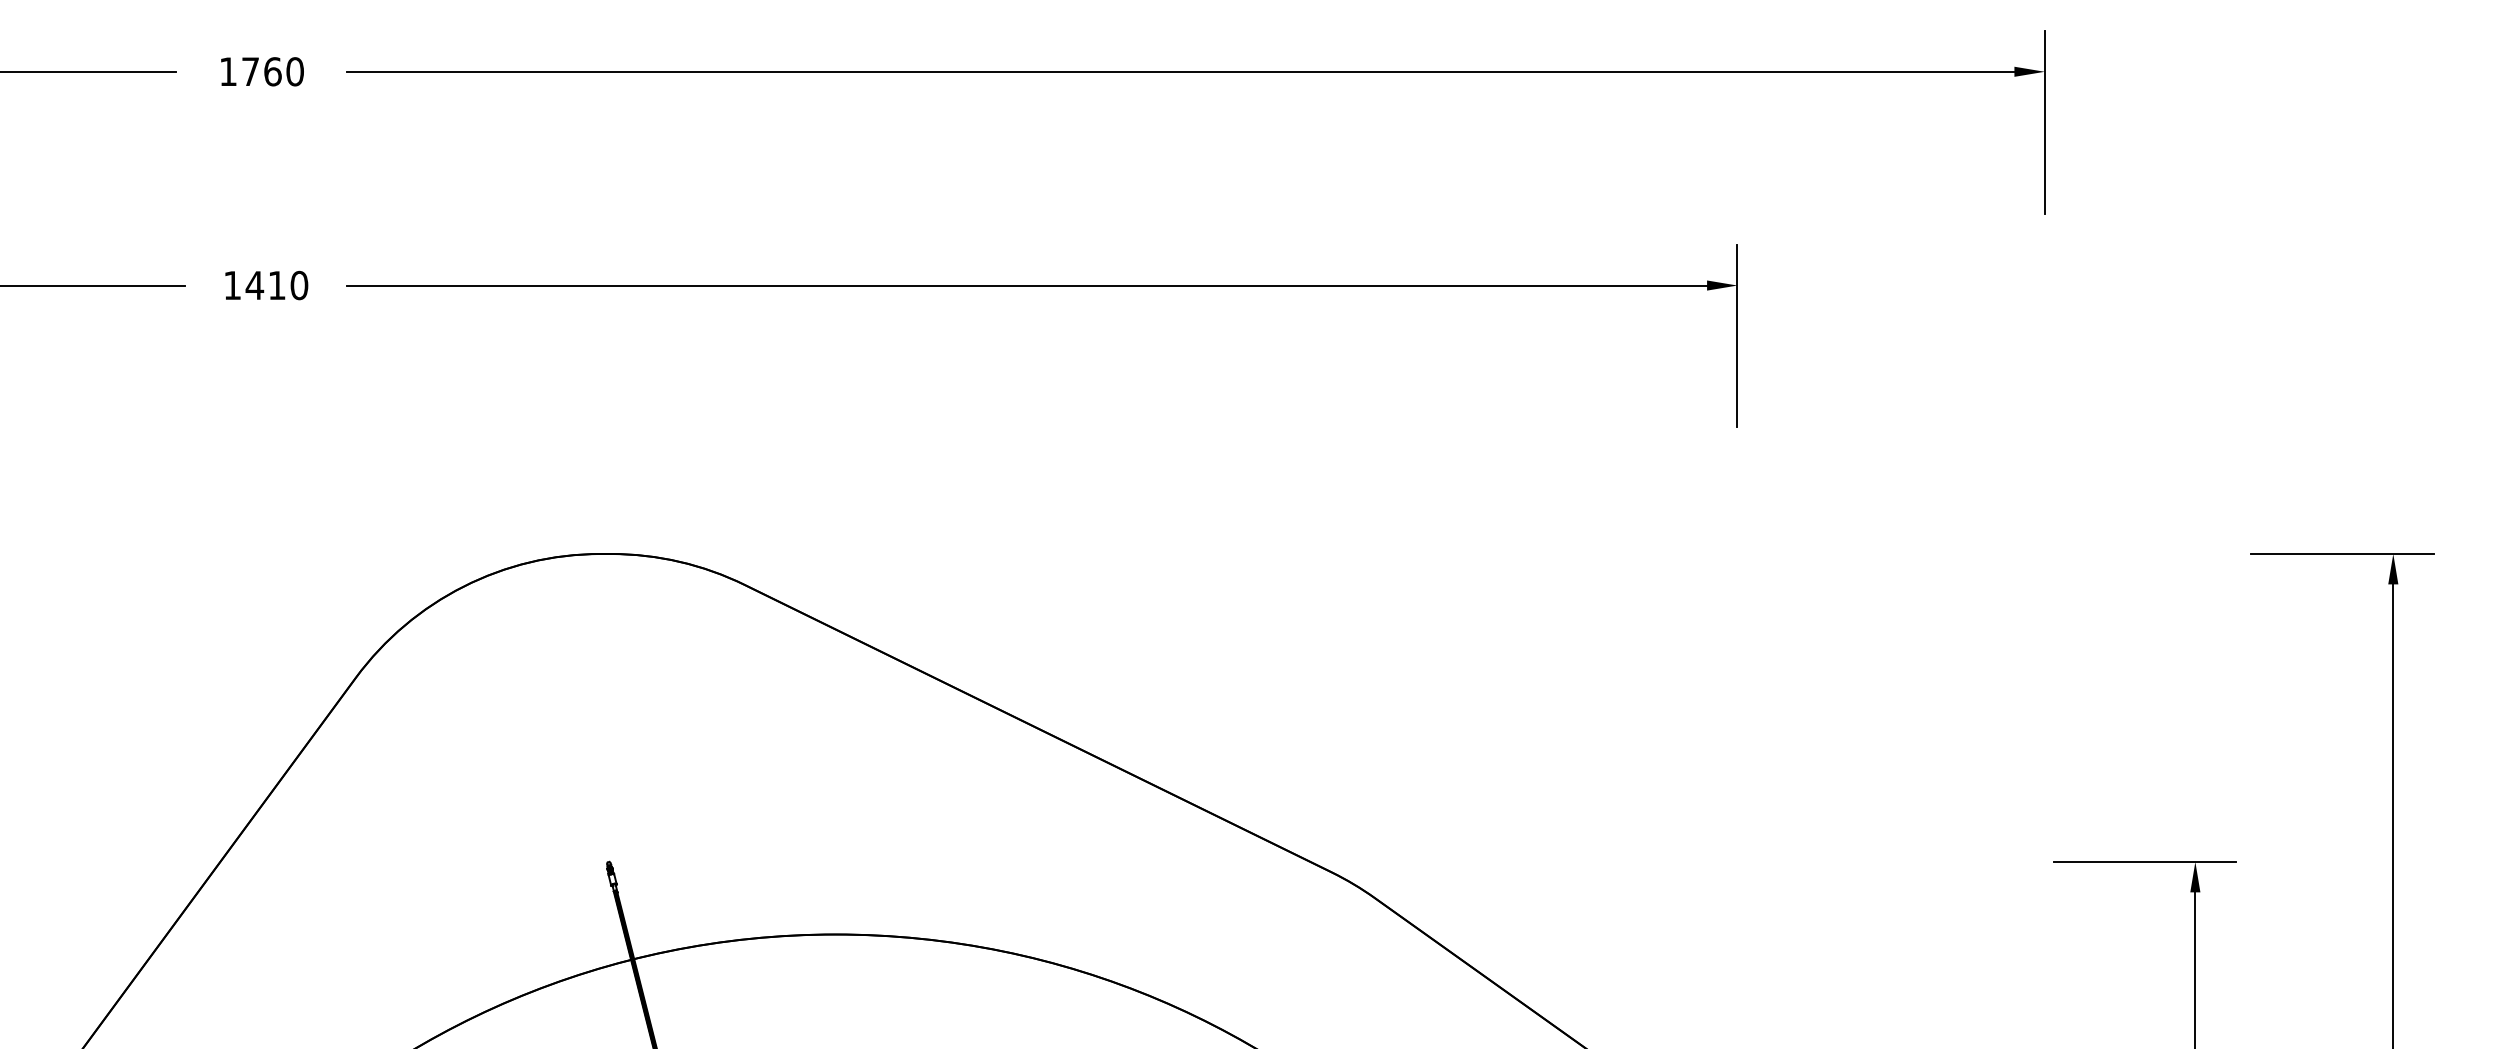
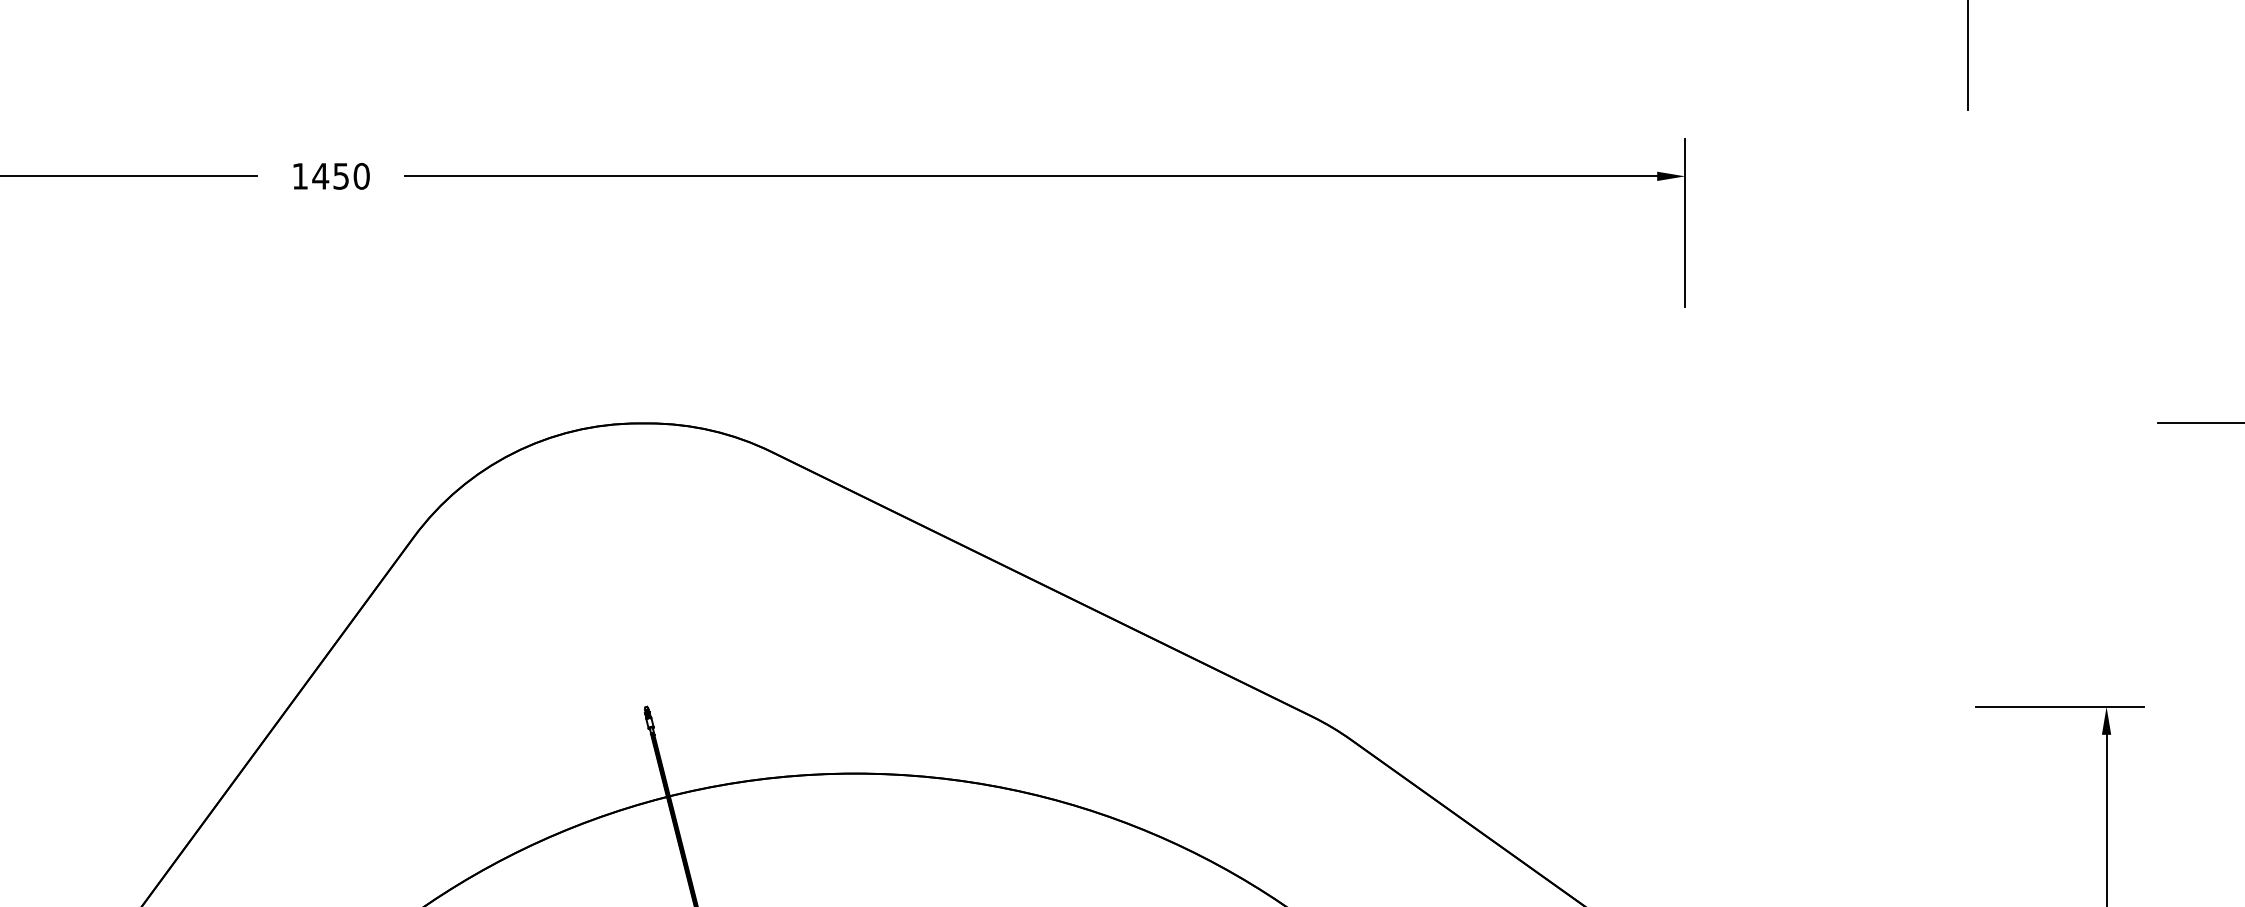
text: (276, 285) -> (340, 176), 1410 -> 1450

